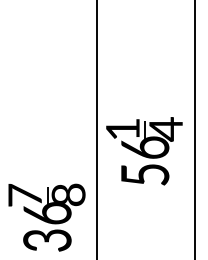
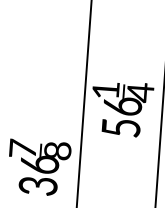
part: (144, 151) -> (121, 109), moved

